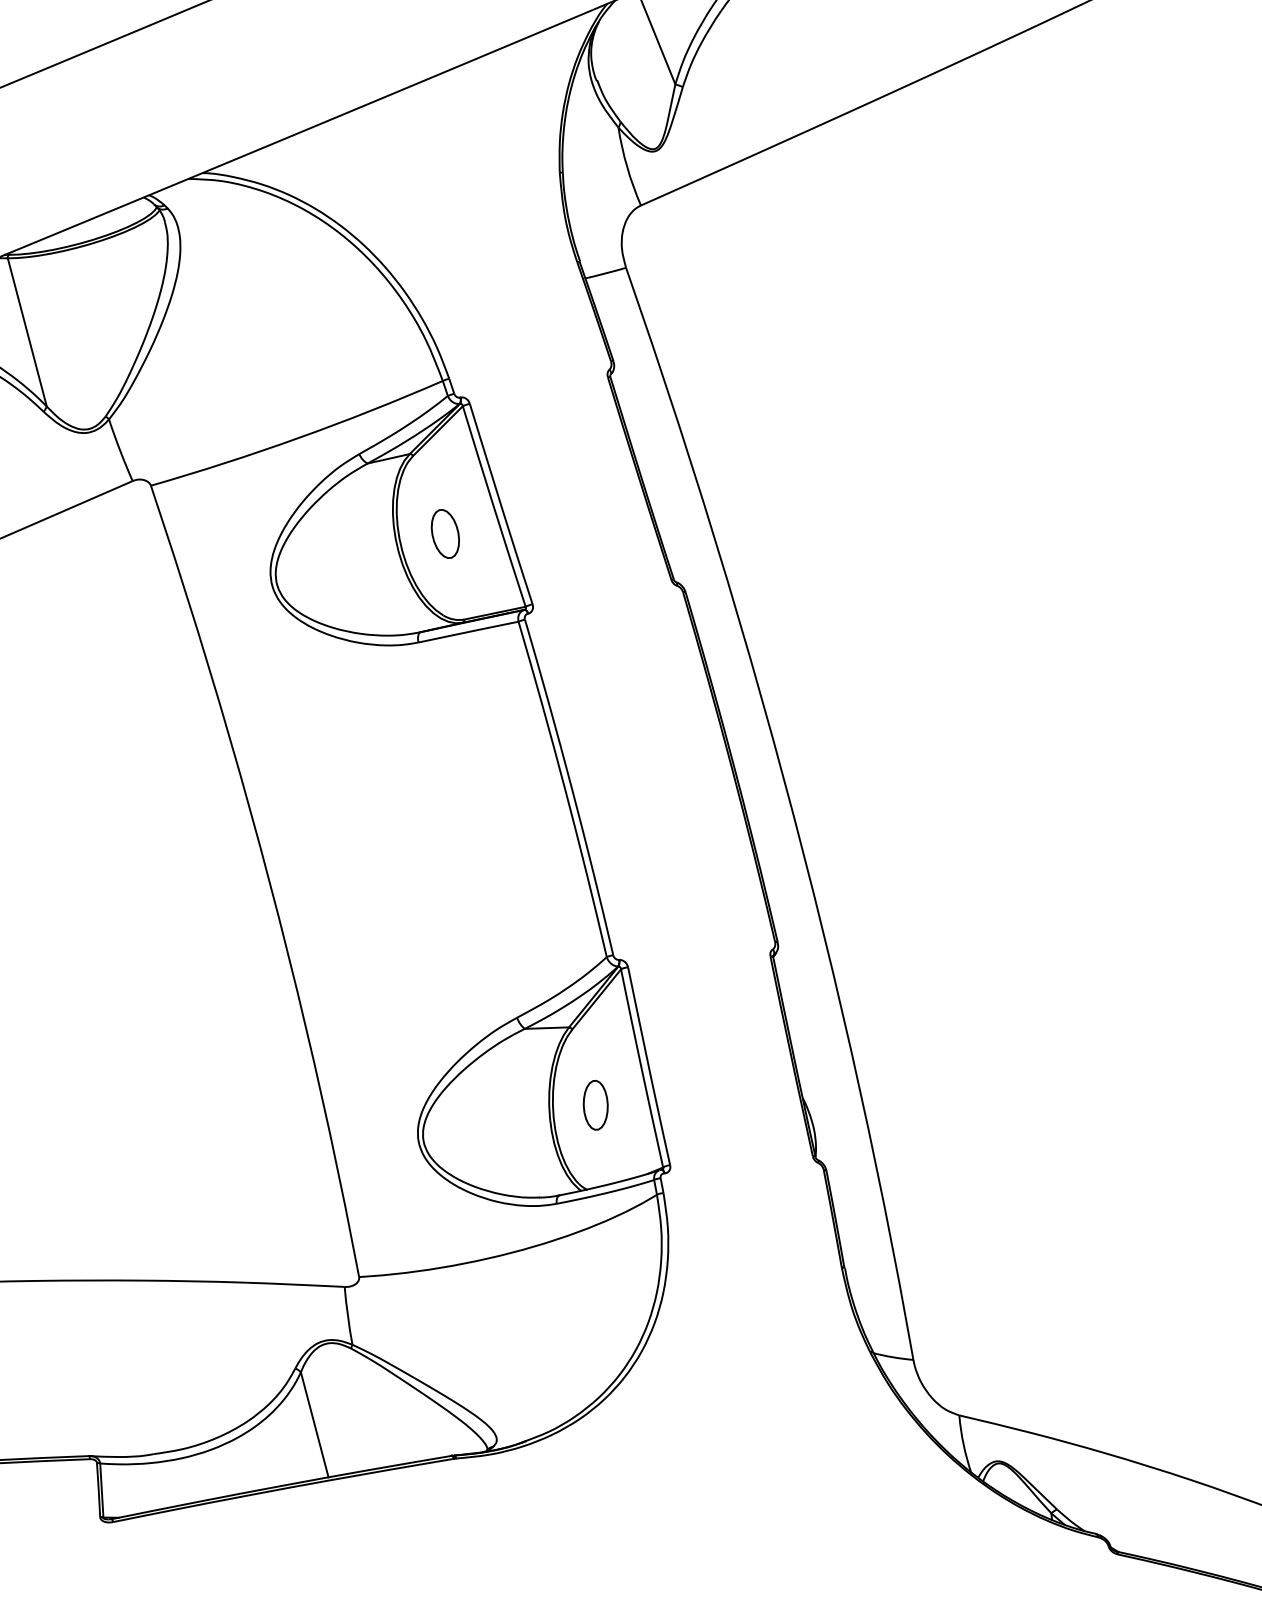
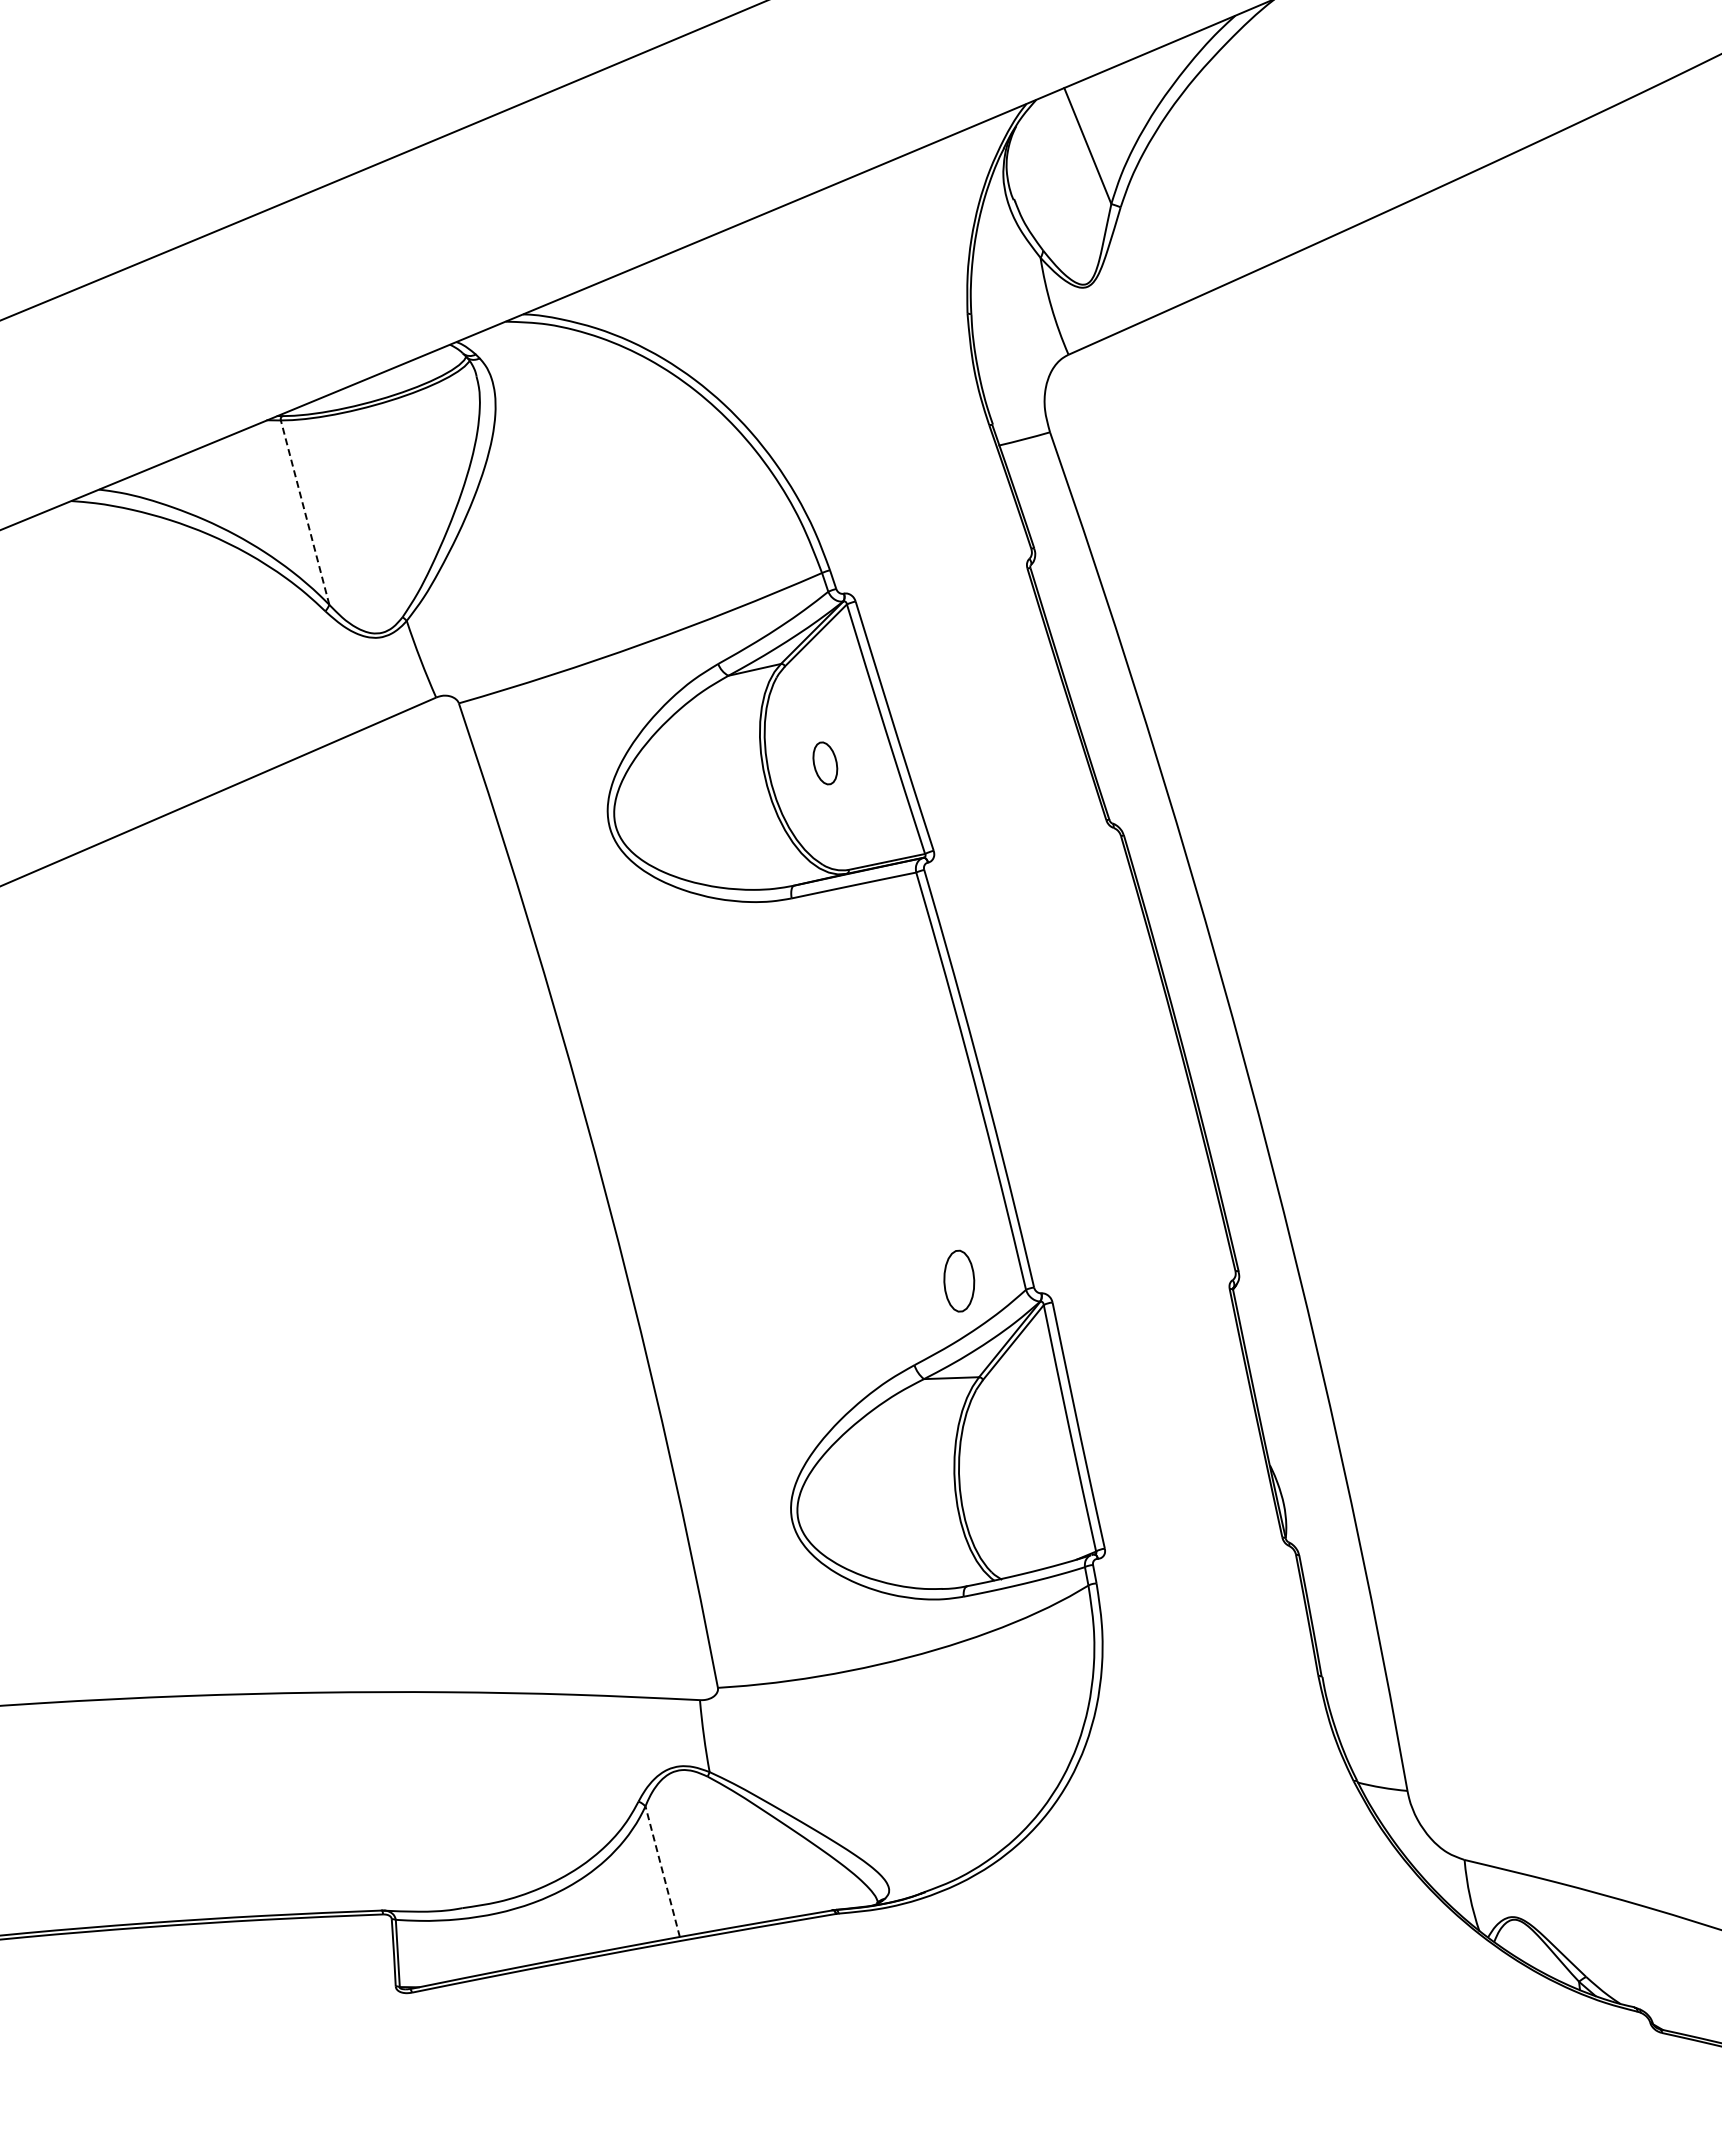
line: (26, 332) -> (304, 512), solid -> dashed
part: (445, 534) -> (825, 763), size x0.7
part: (595, 1104) -> (959, 1280), moved
line: (314, 1424) -> (662, 1871), solid -> dashed

